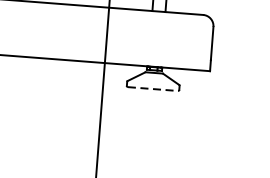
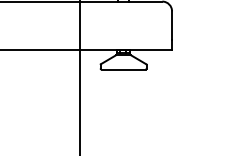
line: (152, 89) -> (123, 69), dashed -> solid

